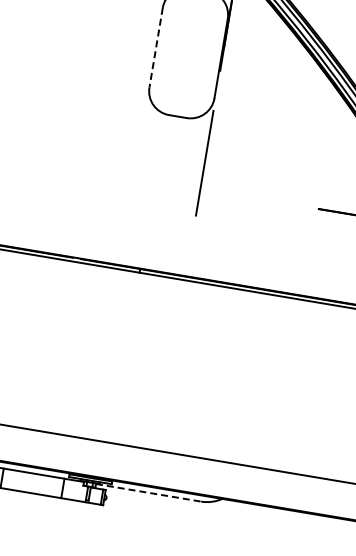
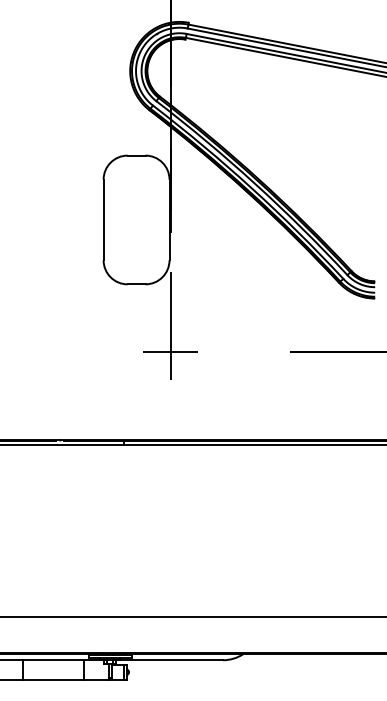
line: (155, 48) -> (103, 220), dashed -> solid
line: (200, 189) -> (170, 352), added
line: (149, 493) -> (170, 660), dashed -> solid

